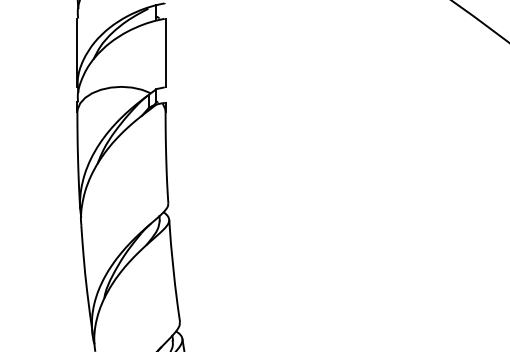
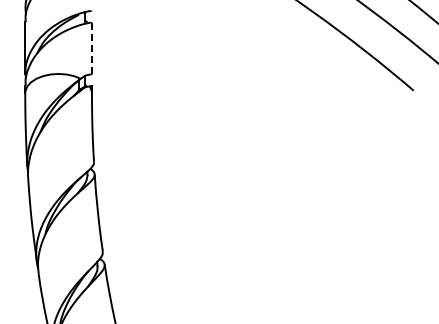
line: (164, 53) -> (91, 48), solid -> dashed

